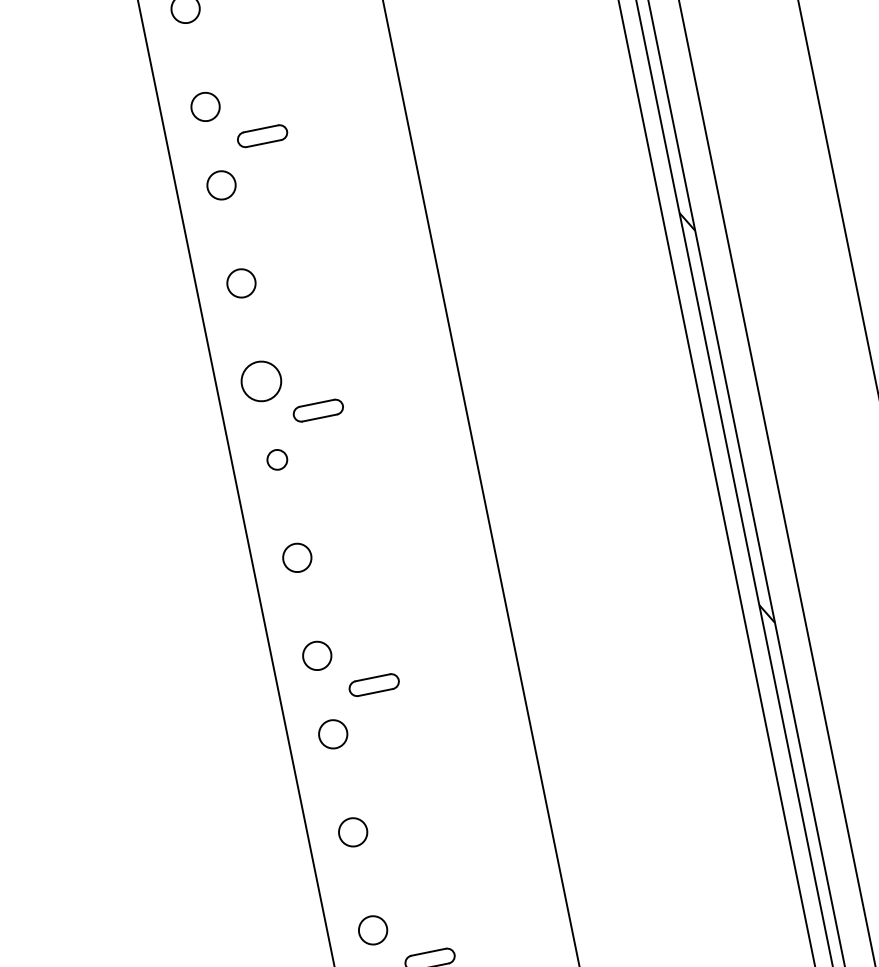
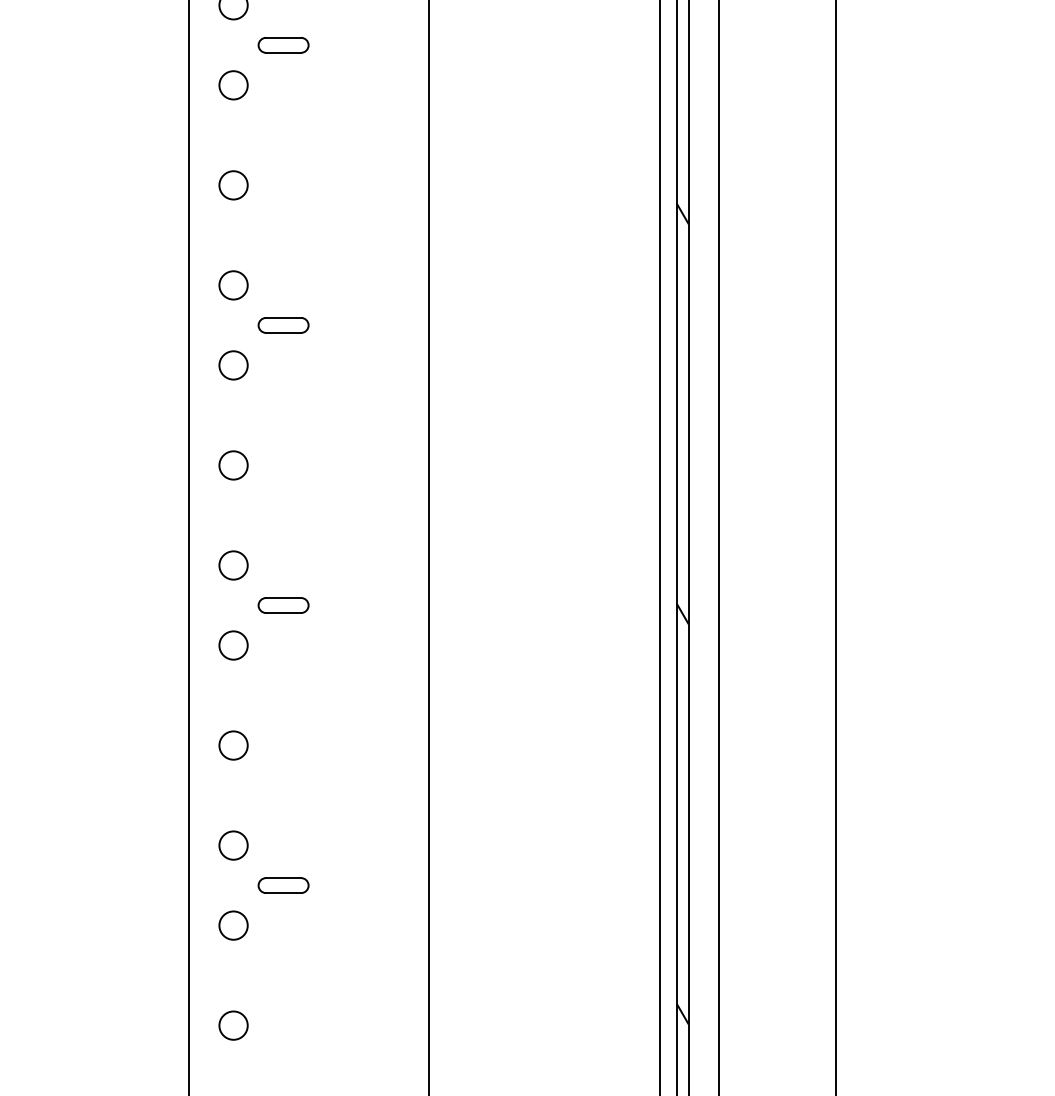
circle: (261, 381) -> (233, 285), size x0.71
circle: (277, 459) -> (233, 365), size x1.43

